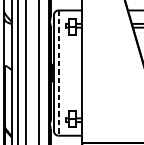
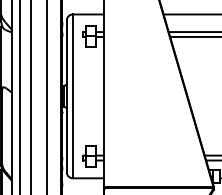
line: (58, 73) -> (72, 96), dashed -> solid

